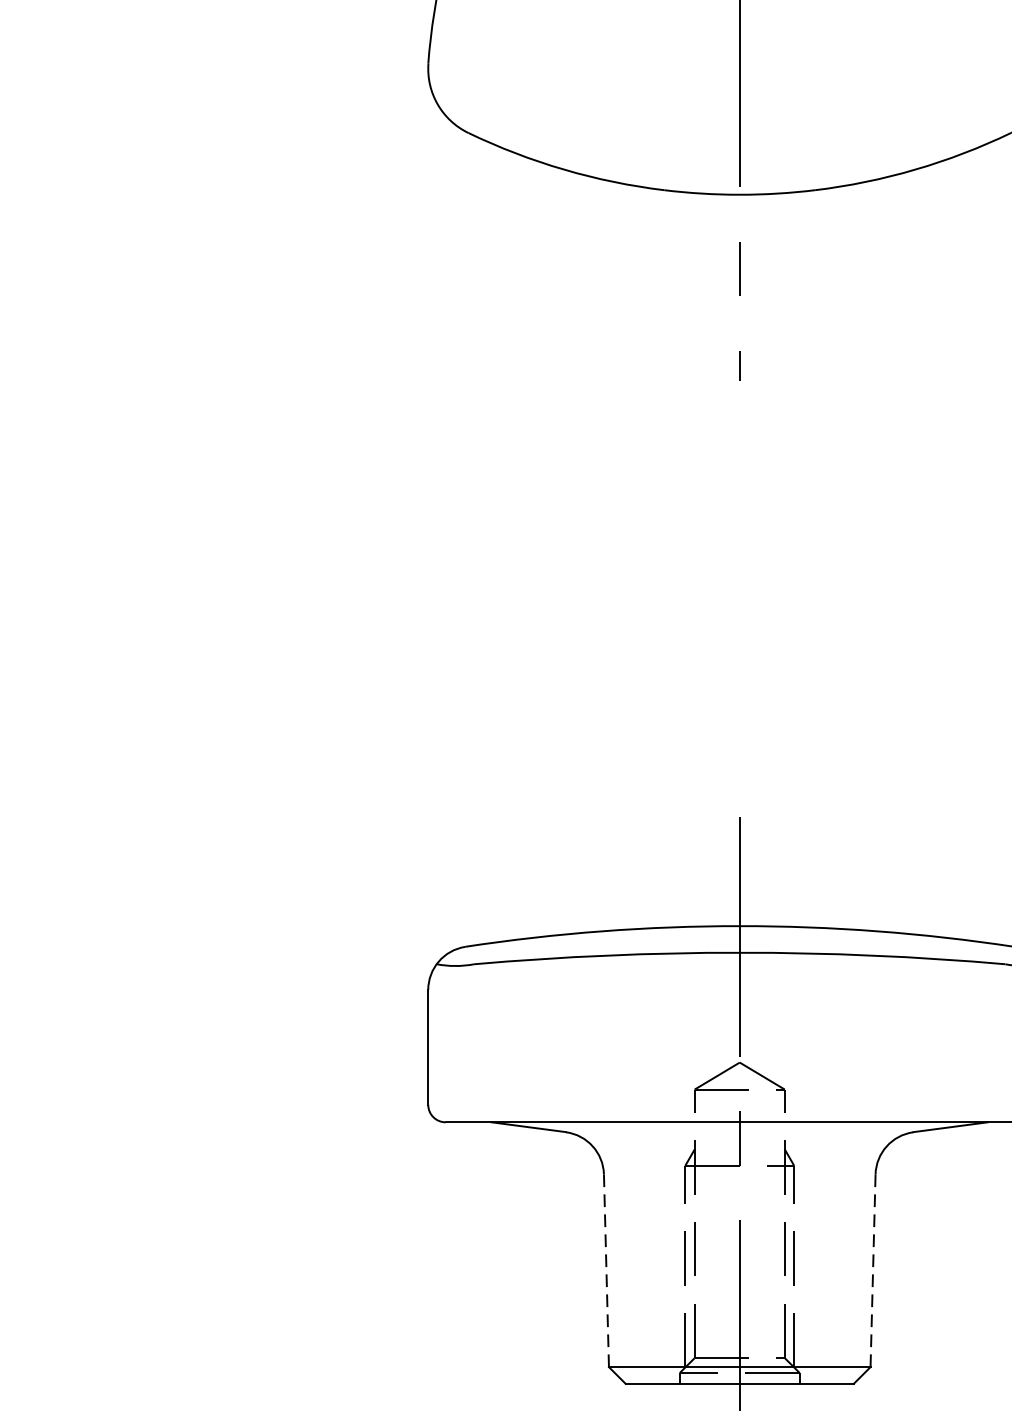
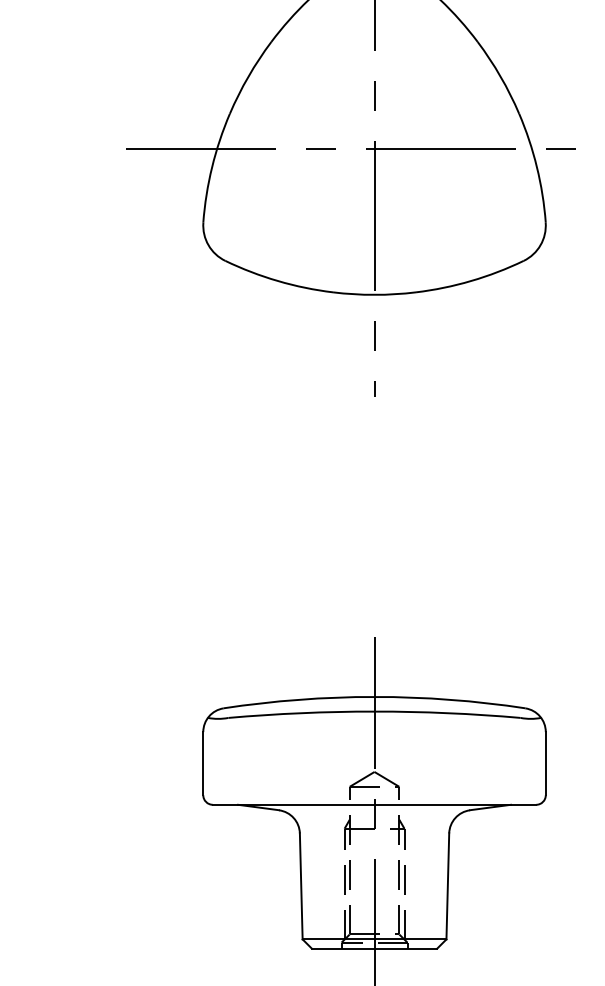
line: (606, 1269) -> (301, 885), dashed -> solid
line: (872, 1269) -> (447, 885), dashed -> solid

